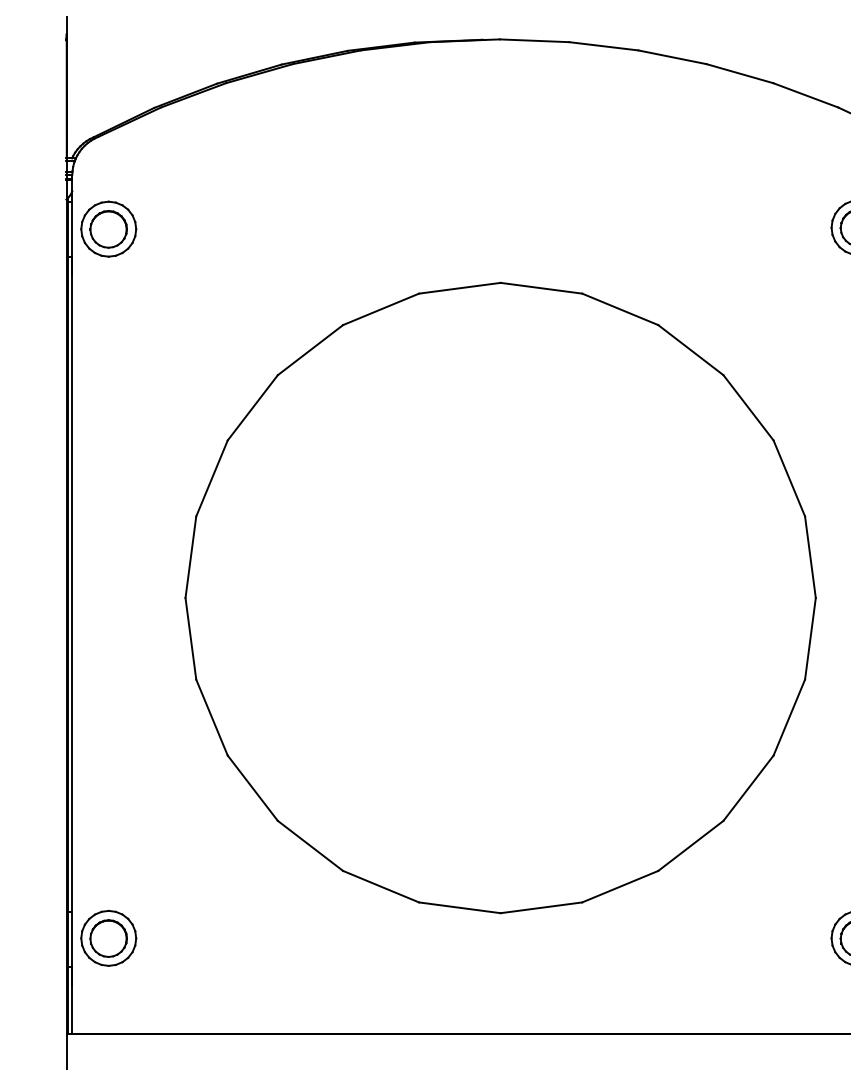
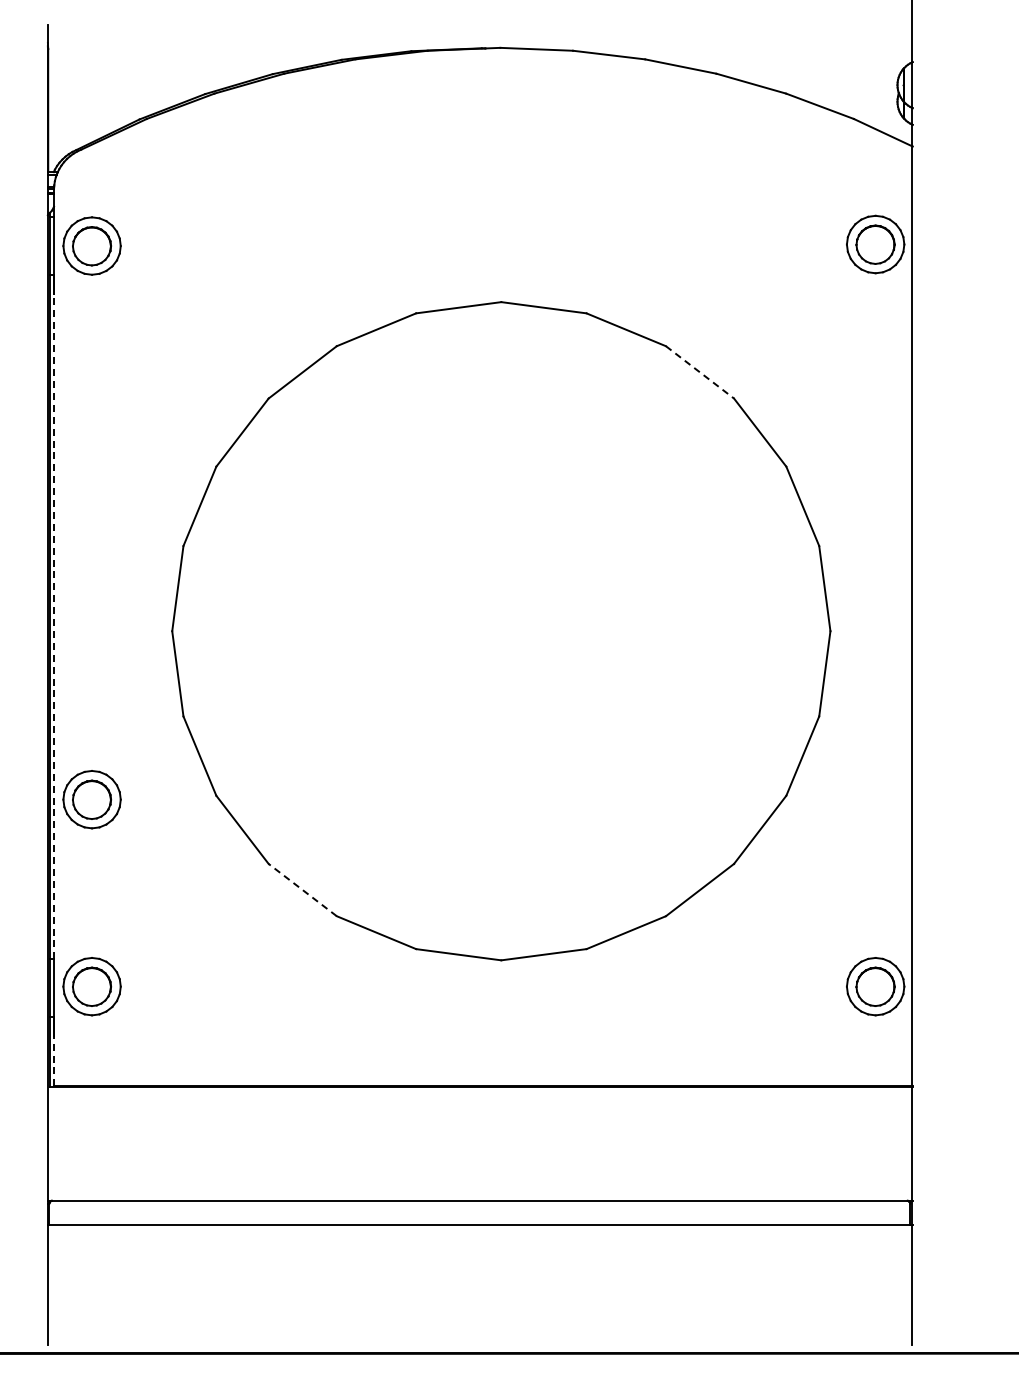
line: (690, 350) -> (699, 372), solid -> dashed
line: (72, 593) -> (54, 626), solid -> dashed
part: (108, 759) -> (91, 799), added
line: (310, 846) -> (302, 890), solid -> dashed
line: (72, 1009) -> (54, 1060), solid -> dashed

